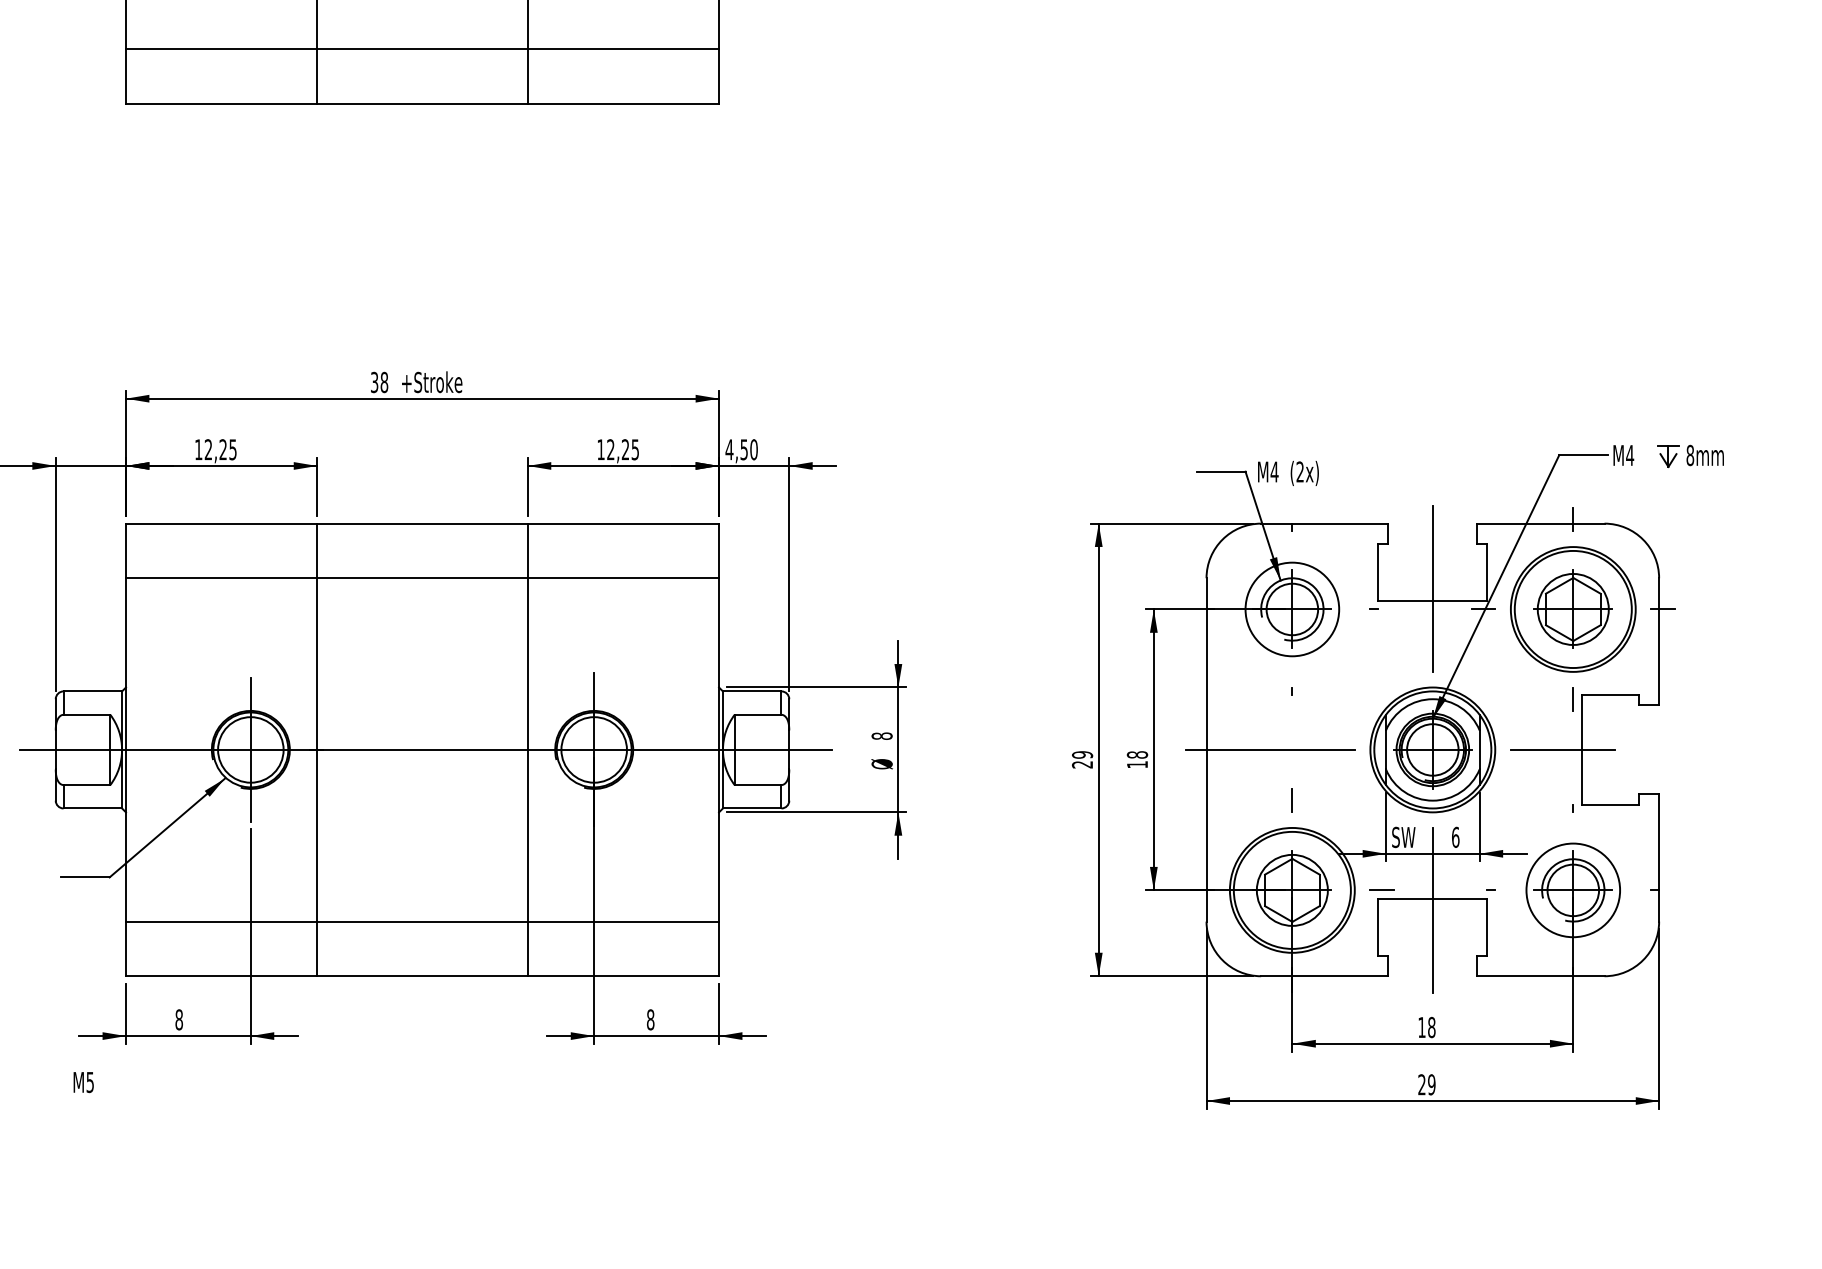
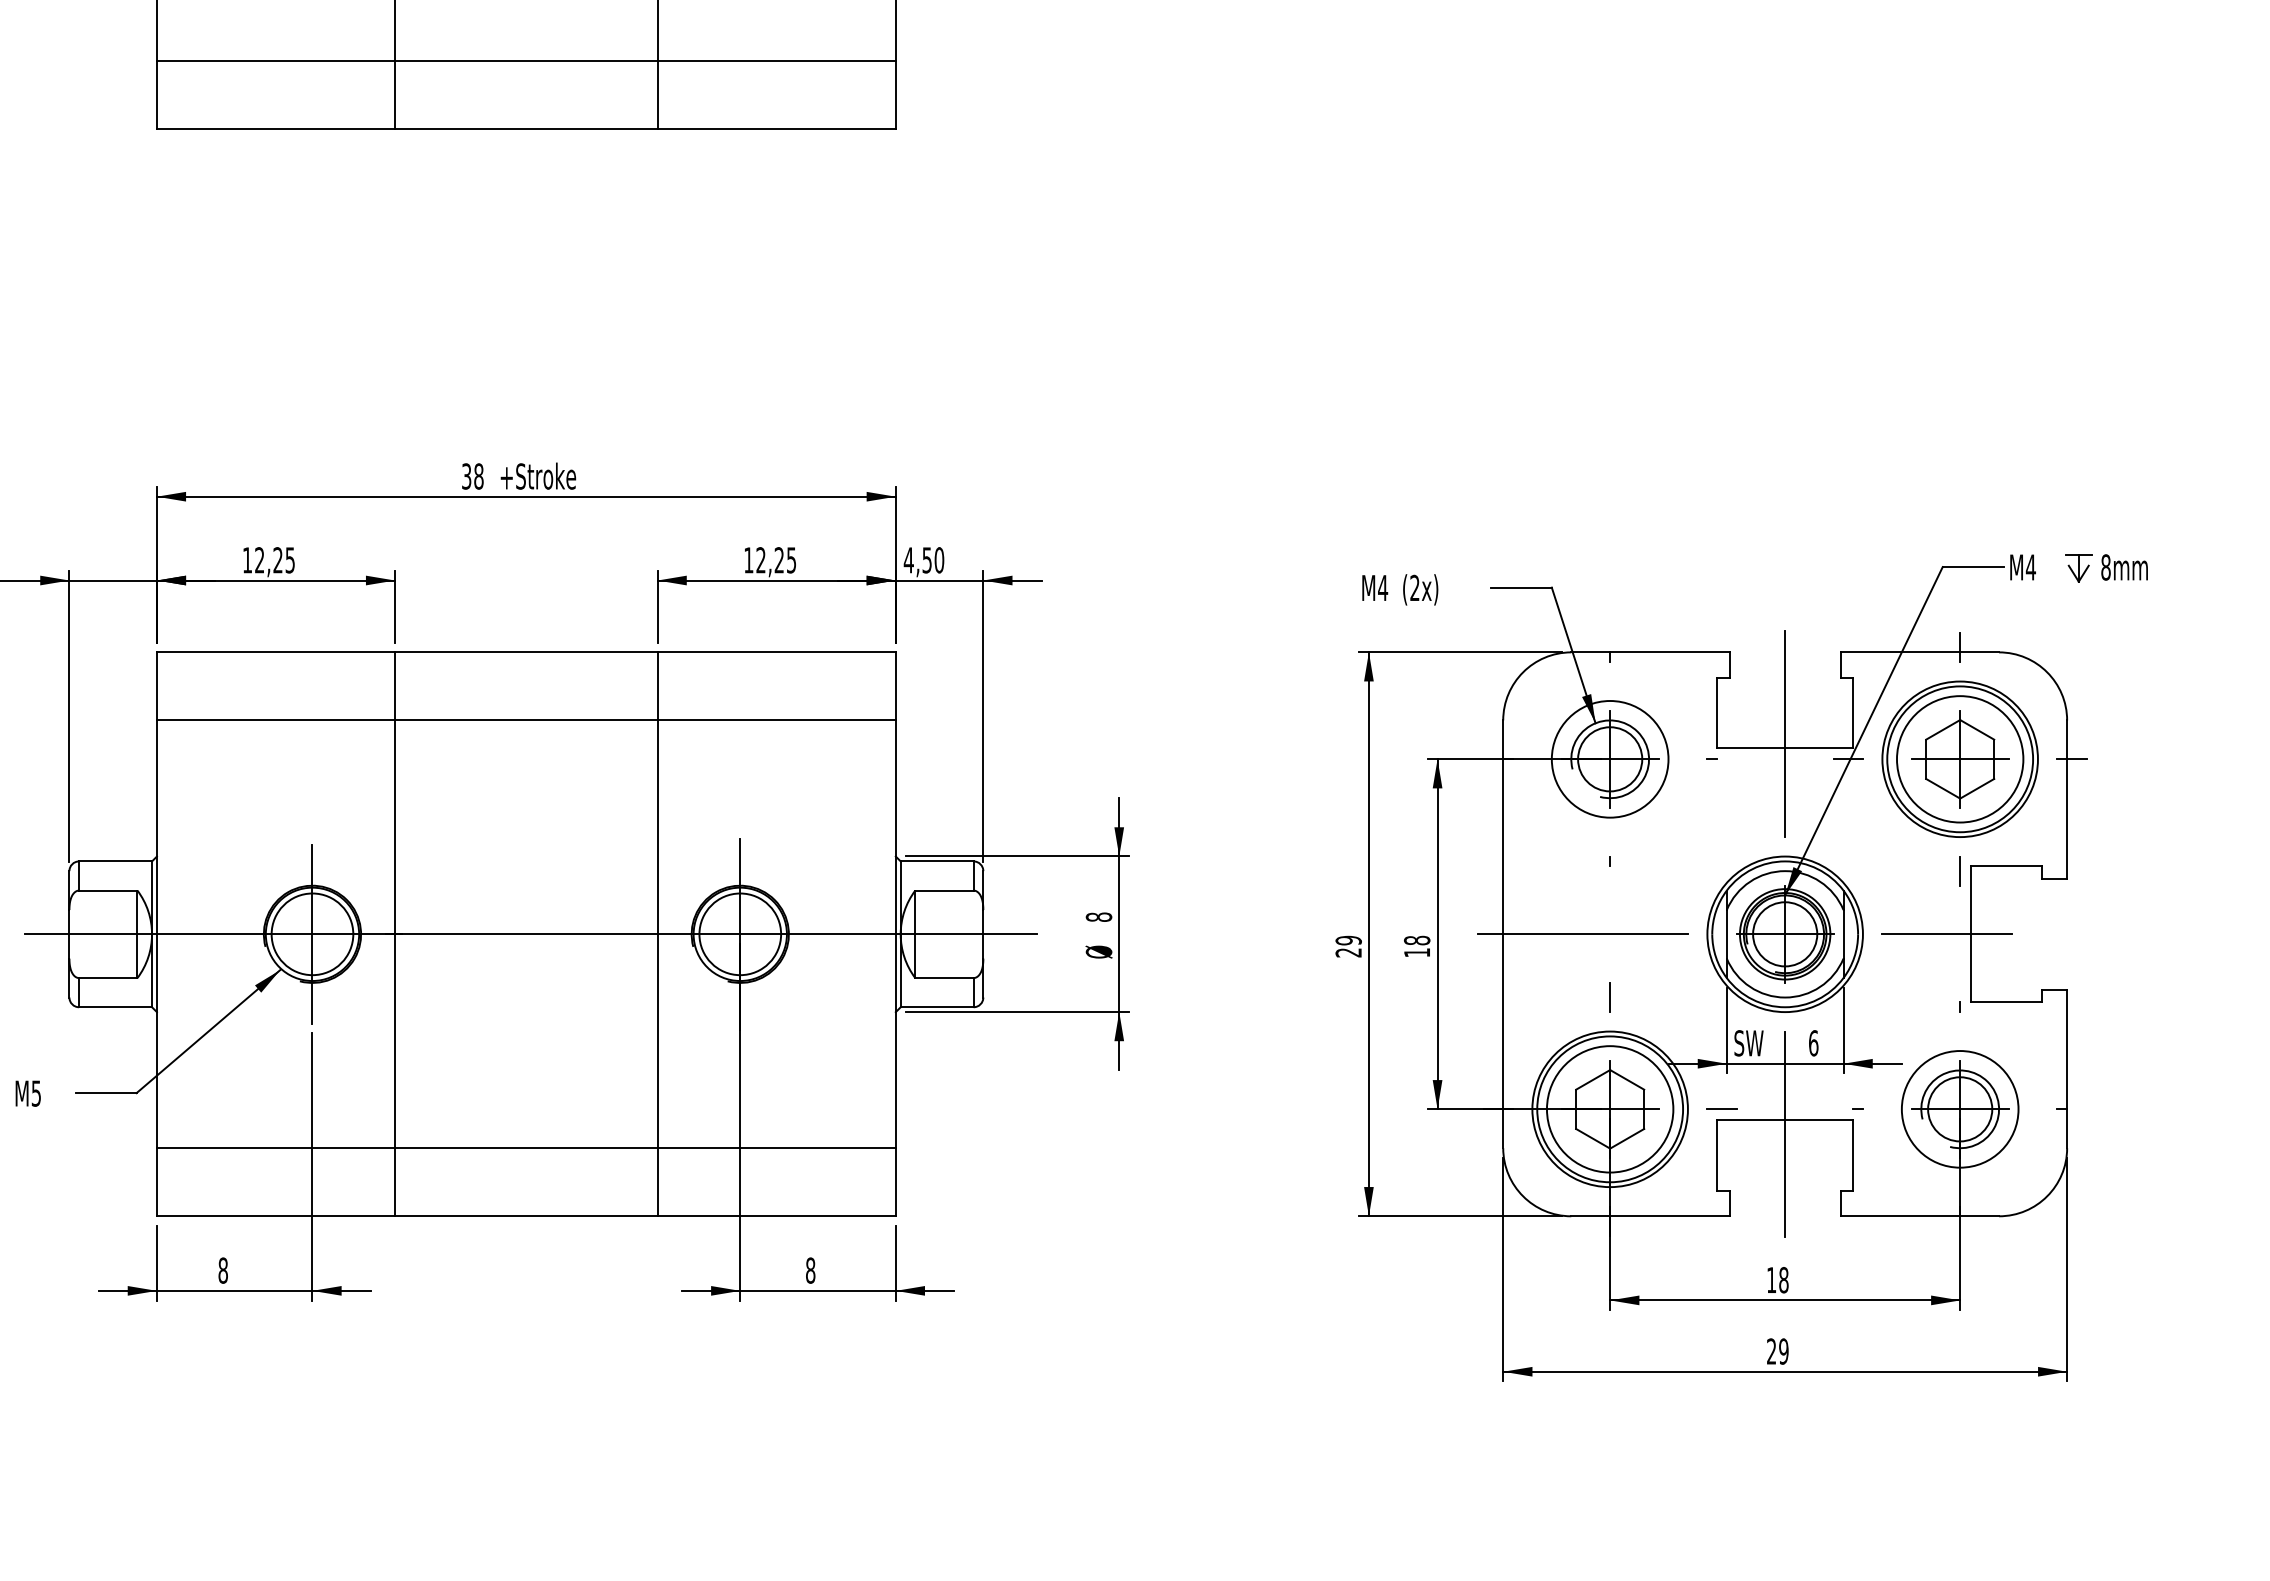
text: (1288, 473) -> (1400, 589), moved
circle: (1572, 609) -> (1959, 759), size x1.43
circle: (1291, 890) -> (1609, 1109), size x1.43
text: (83, 1082) -> (27, 1093), moved

